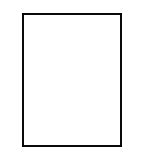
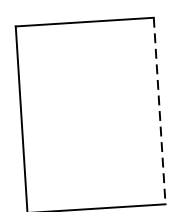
line: (120, 80) -> (159, 111), solid -> dashed

